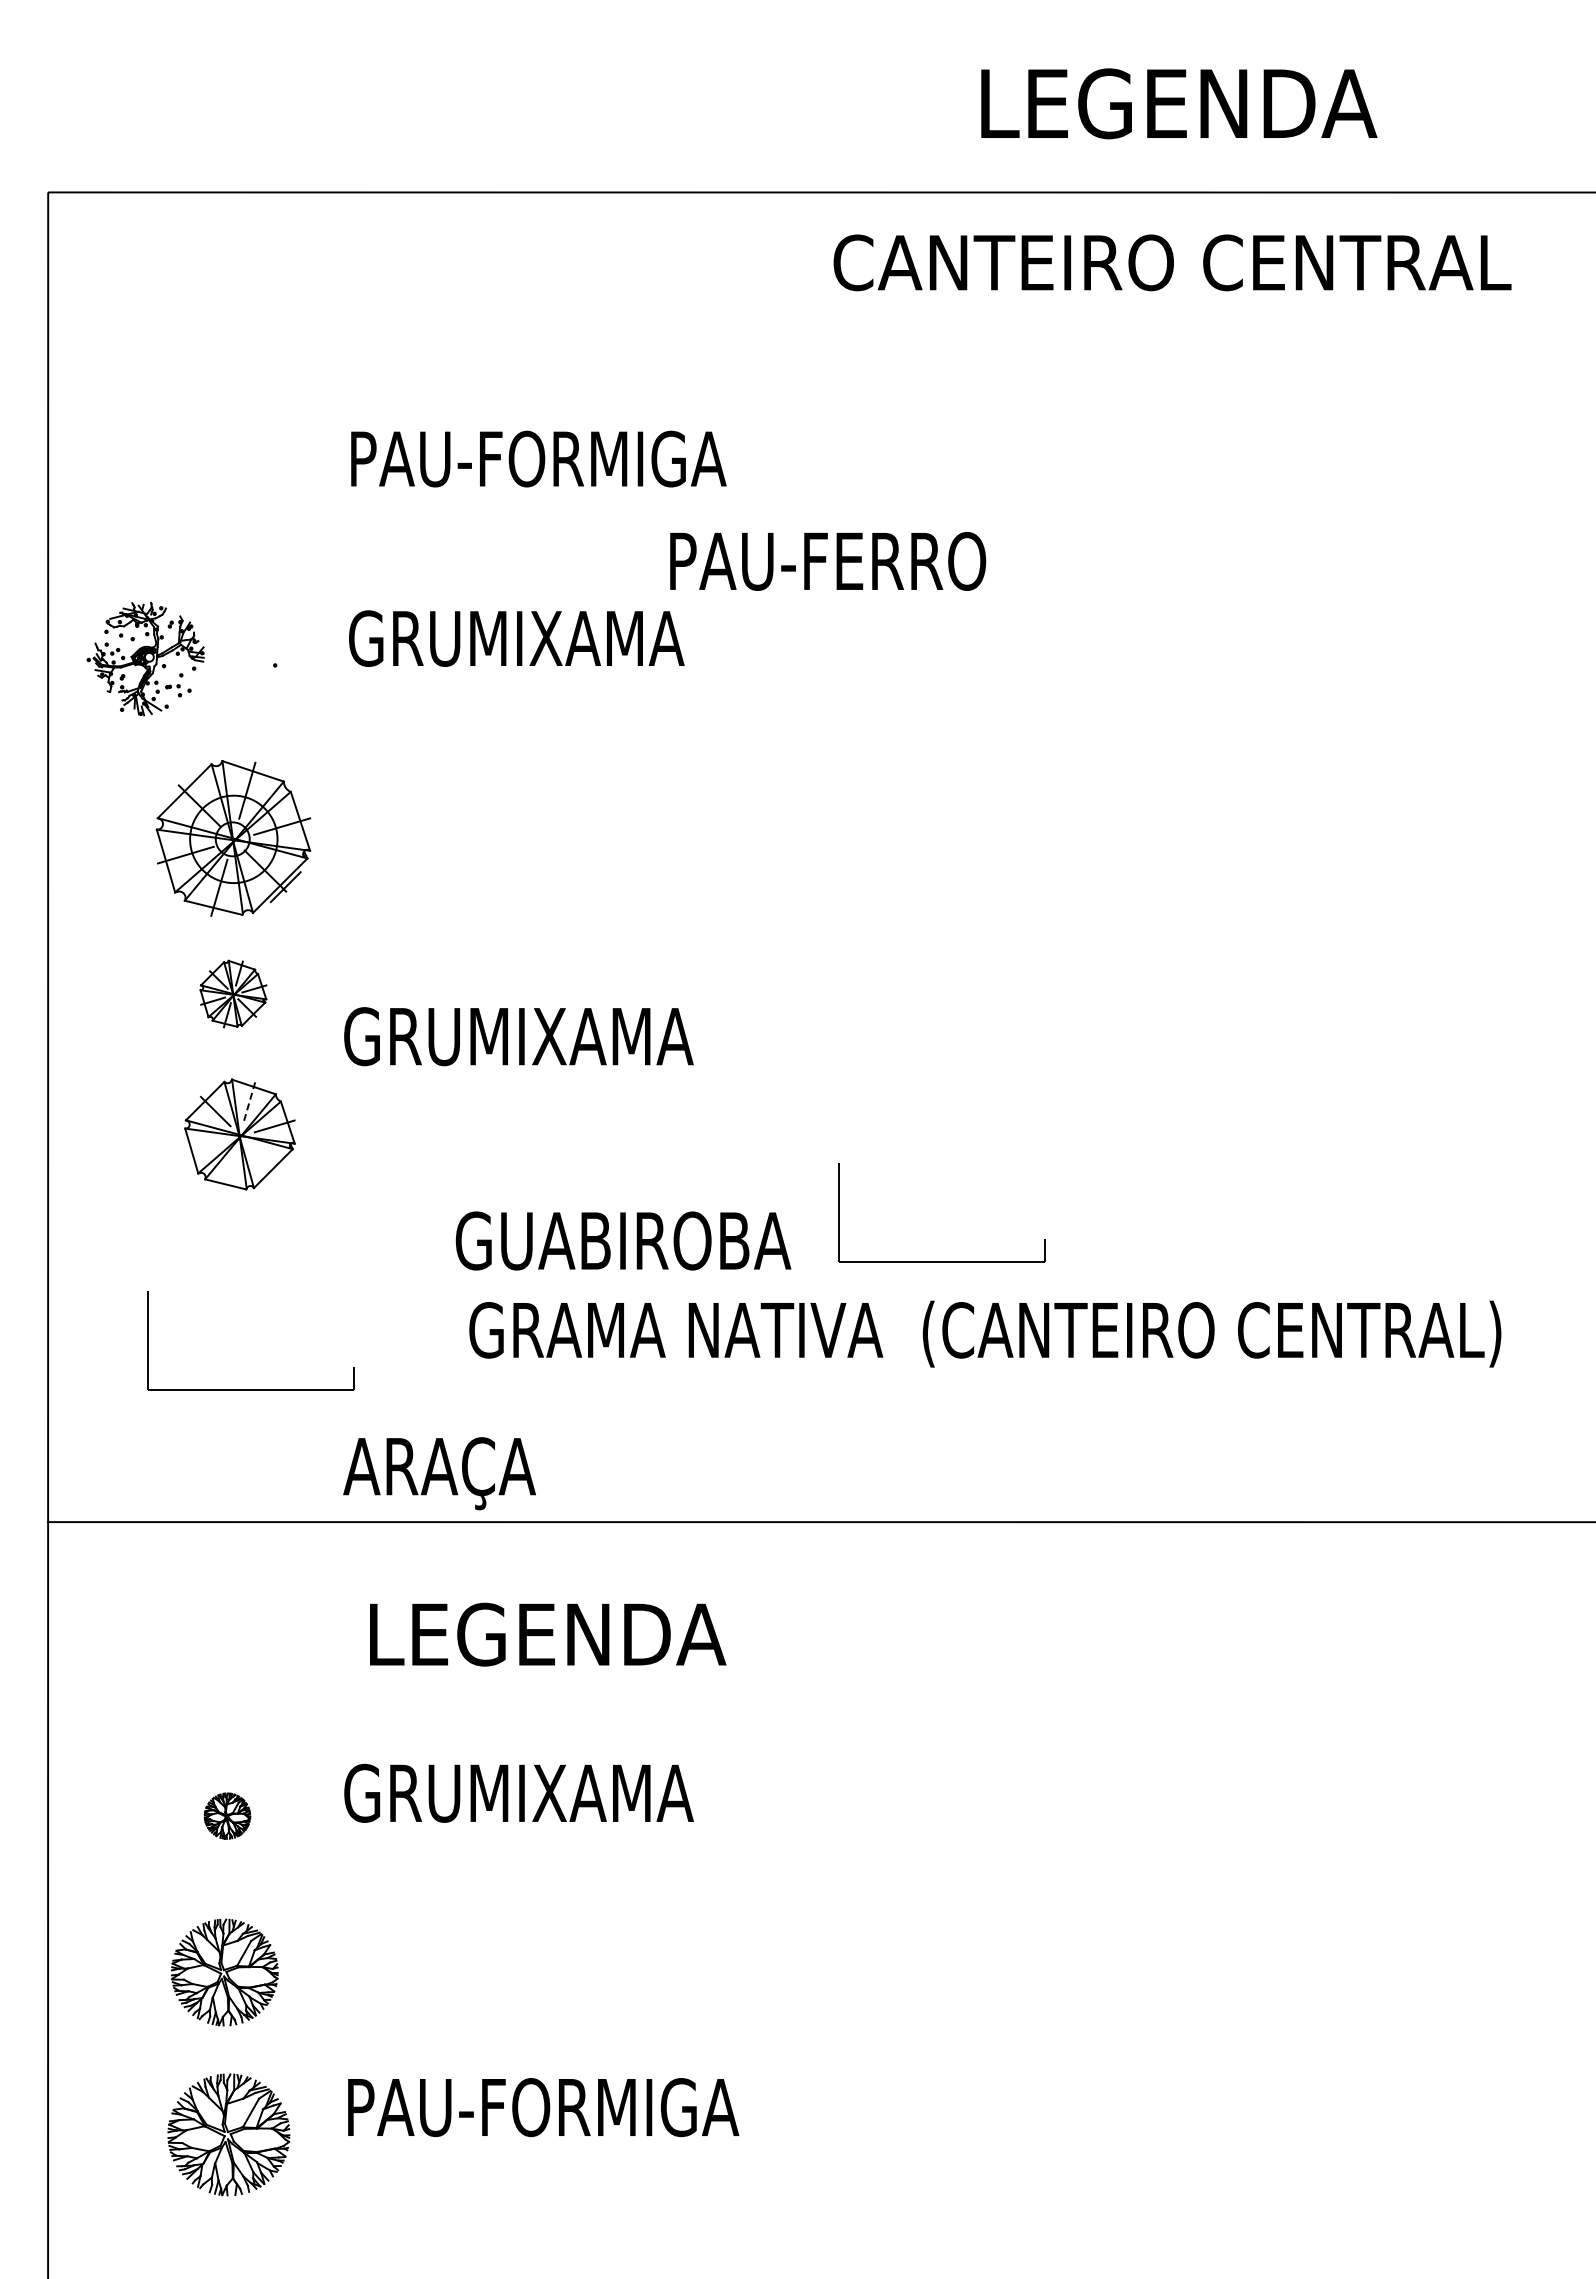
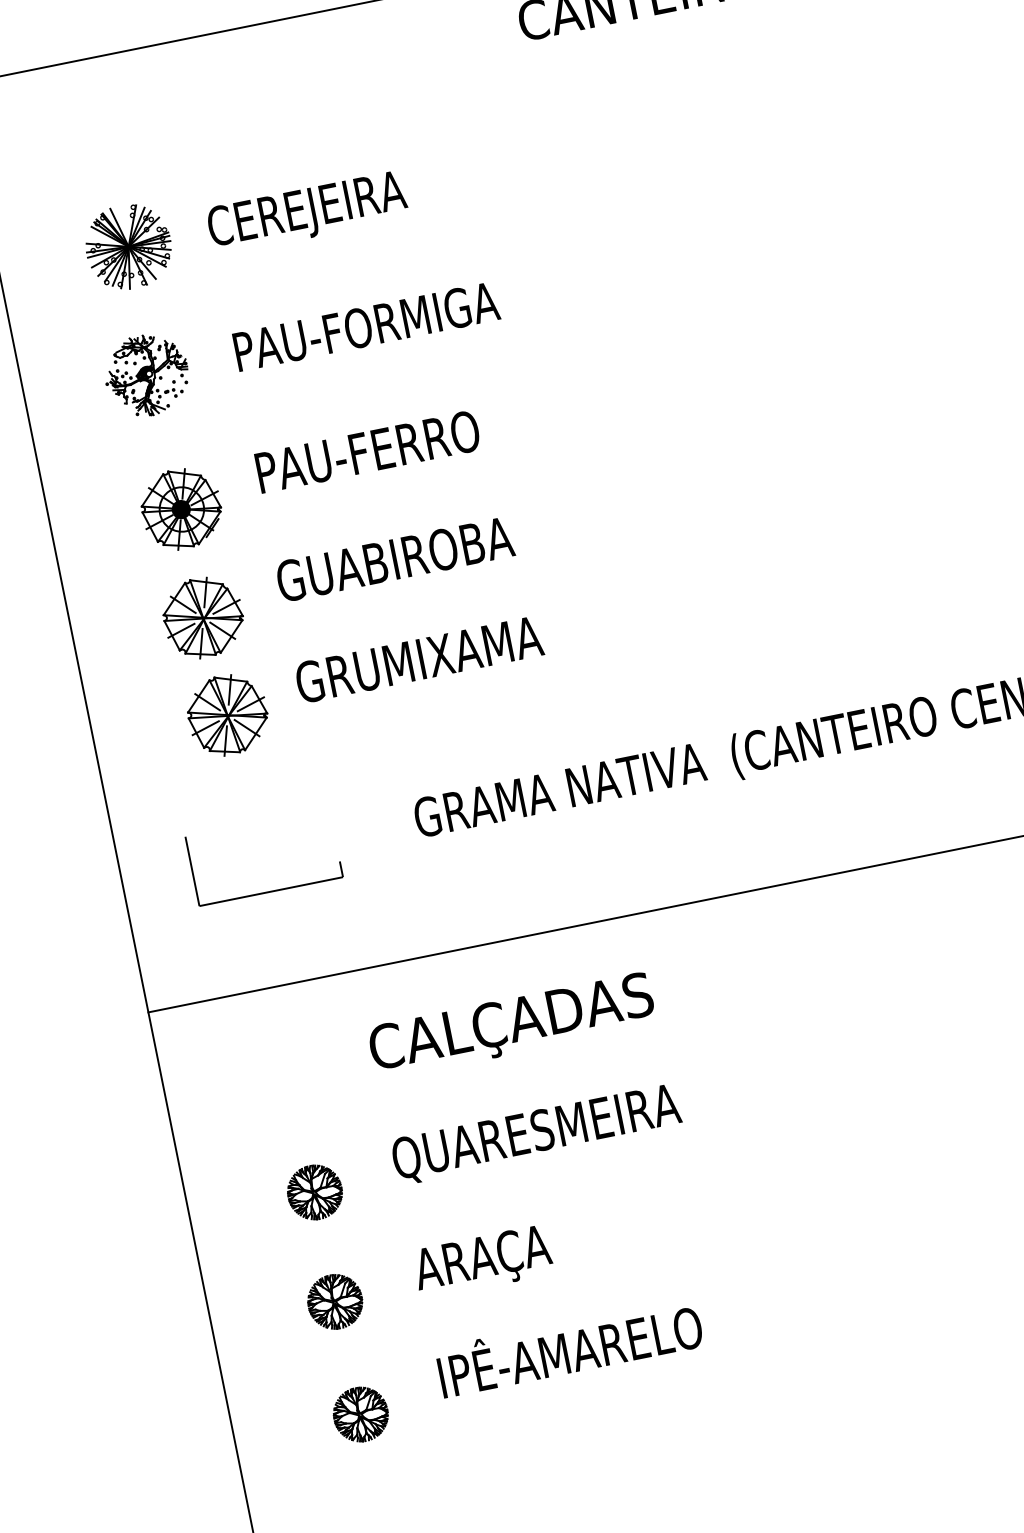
part: (233, 462) -> (128, 246), added
text: (537, 465) -> (341, 205), PAU-FORMIGA -> CEREJEIRA
text: (828, 561) -> (368, 451), moved
text: (537, 638) -> (365, 326), GRUMIXAMA -> PAU-FORMIGA
part: (145, 659) -> (146, 375), moved
part: (233, 838) -> (181, 509), size x0.71
part: (233, 993) -> (203, 617), size x1.67
text: (518, 1036) -> (418, 659), moved
line: (249, 1100) -> (229, 689), dashed -> solid
line: (205, 1146) -> (205, 728), added
line: (262, 1157) -> (246, 727), added
line: (229, 1170) -> (225, 741), added
text: (623, 1240) -> (395, 559), moved
part: (941, 1261) -> (735, 704), removed
text: (439, 1473) -> (483, 1261), moved
text: (544, 1641) -> (511, 1025), LEGENDA -> CALÇADAS
text: (551, 1797) -> (538, 1133), GRUMIXAMA -> QUARESMEIRA
part: (227, 1815) -> (314, 1191), size x1.67
part: (224, 1972) -> (334, 1301), size x0.71
text: (546, 2100) -> (577, 1345), PAU-FORMIGA -> IPÊ-AMARELO
part: (228, 2134) -> (360, 1414), size x0.62

